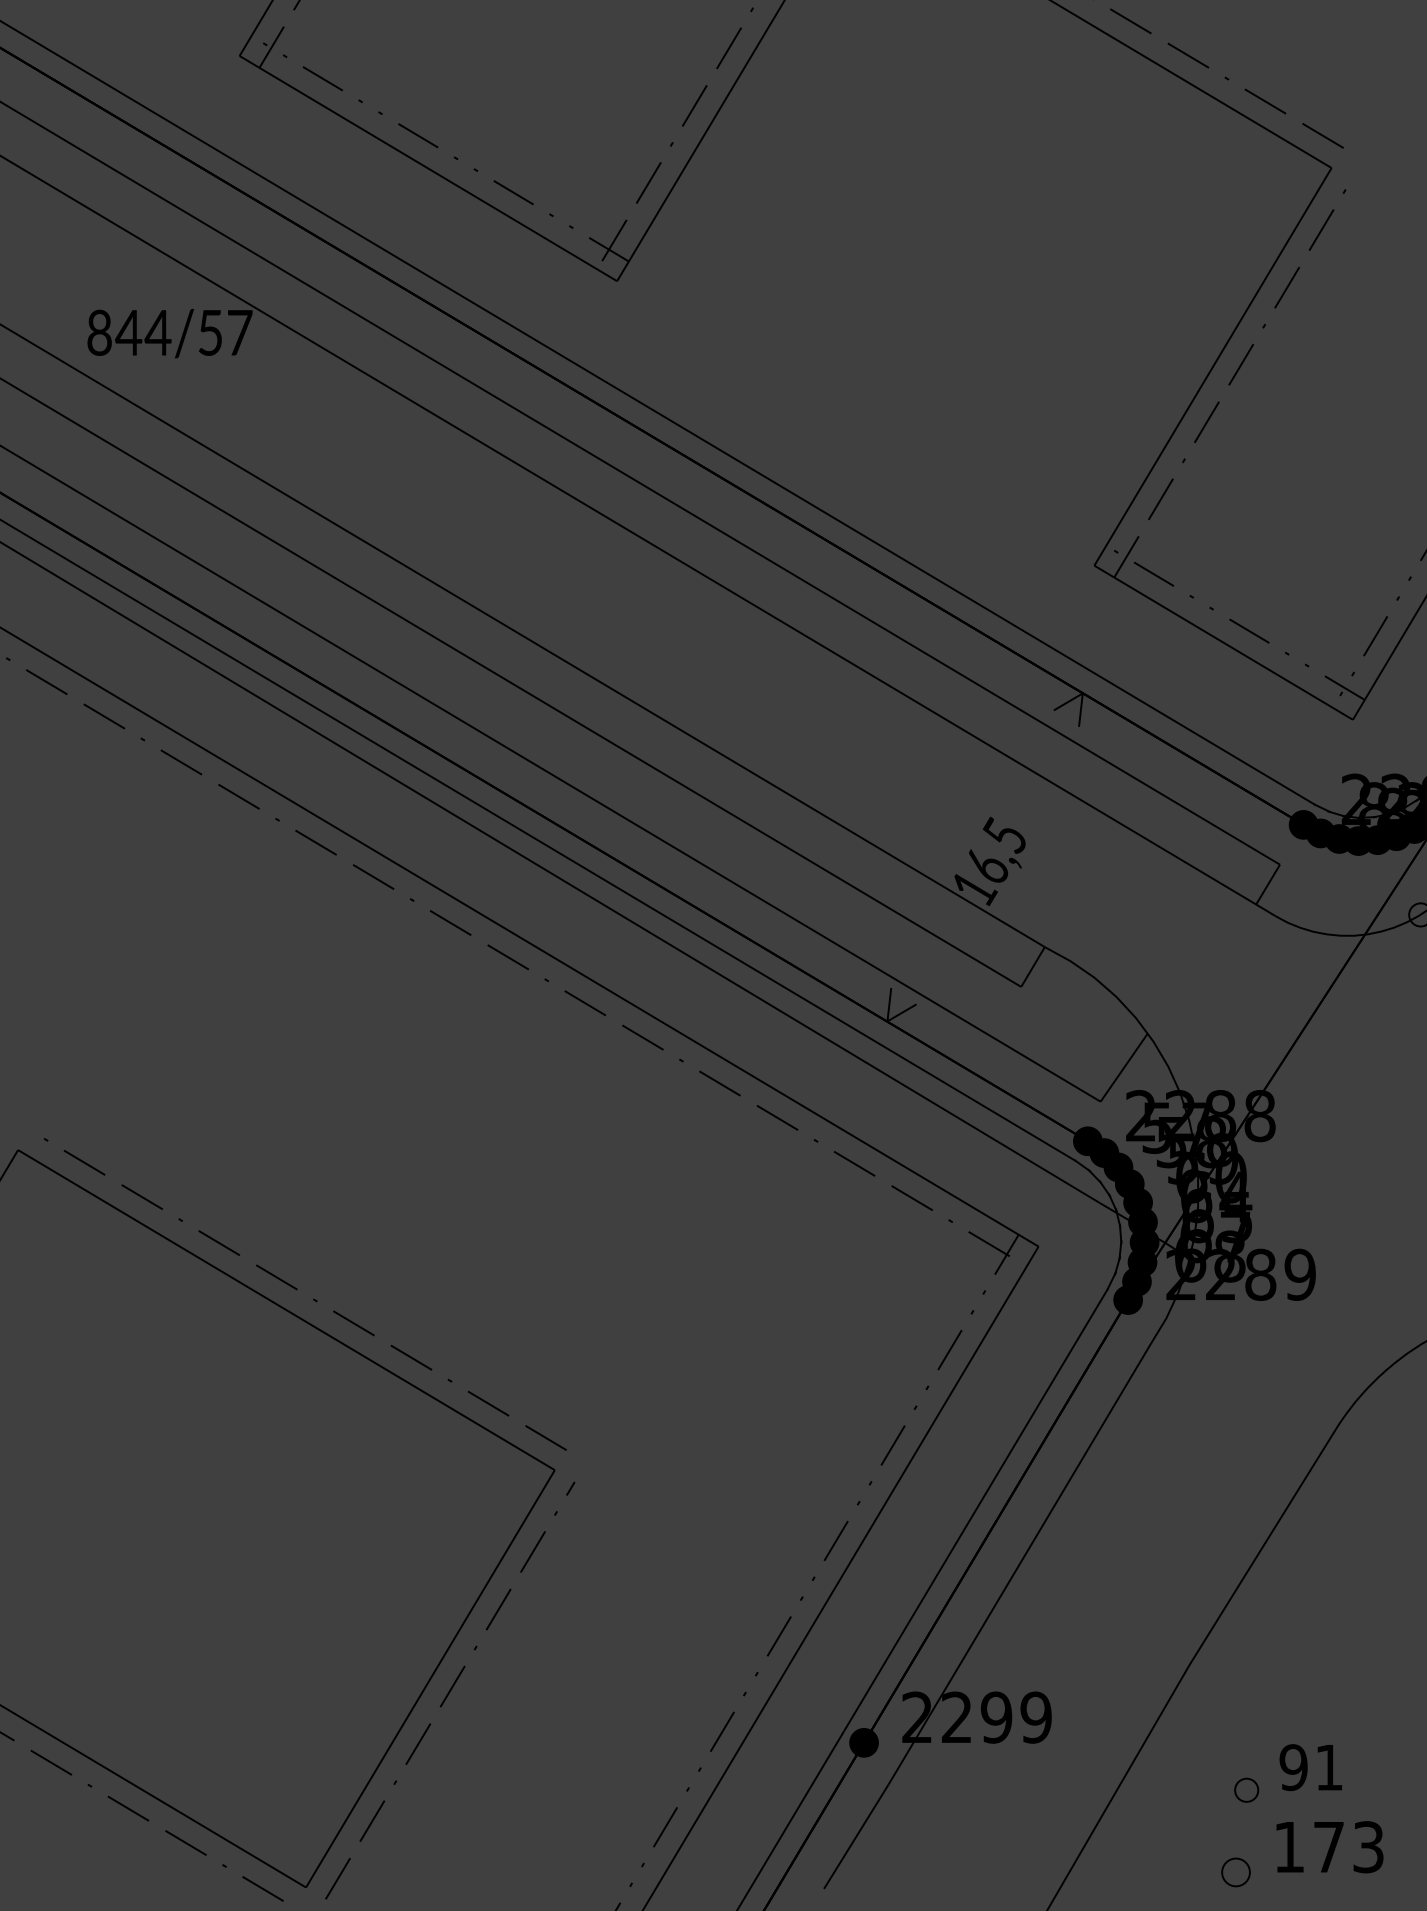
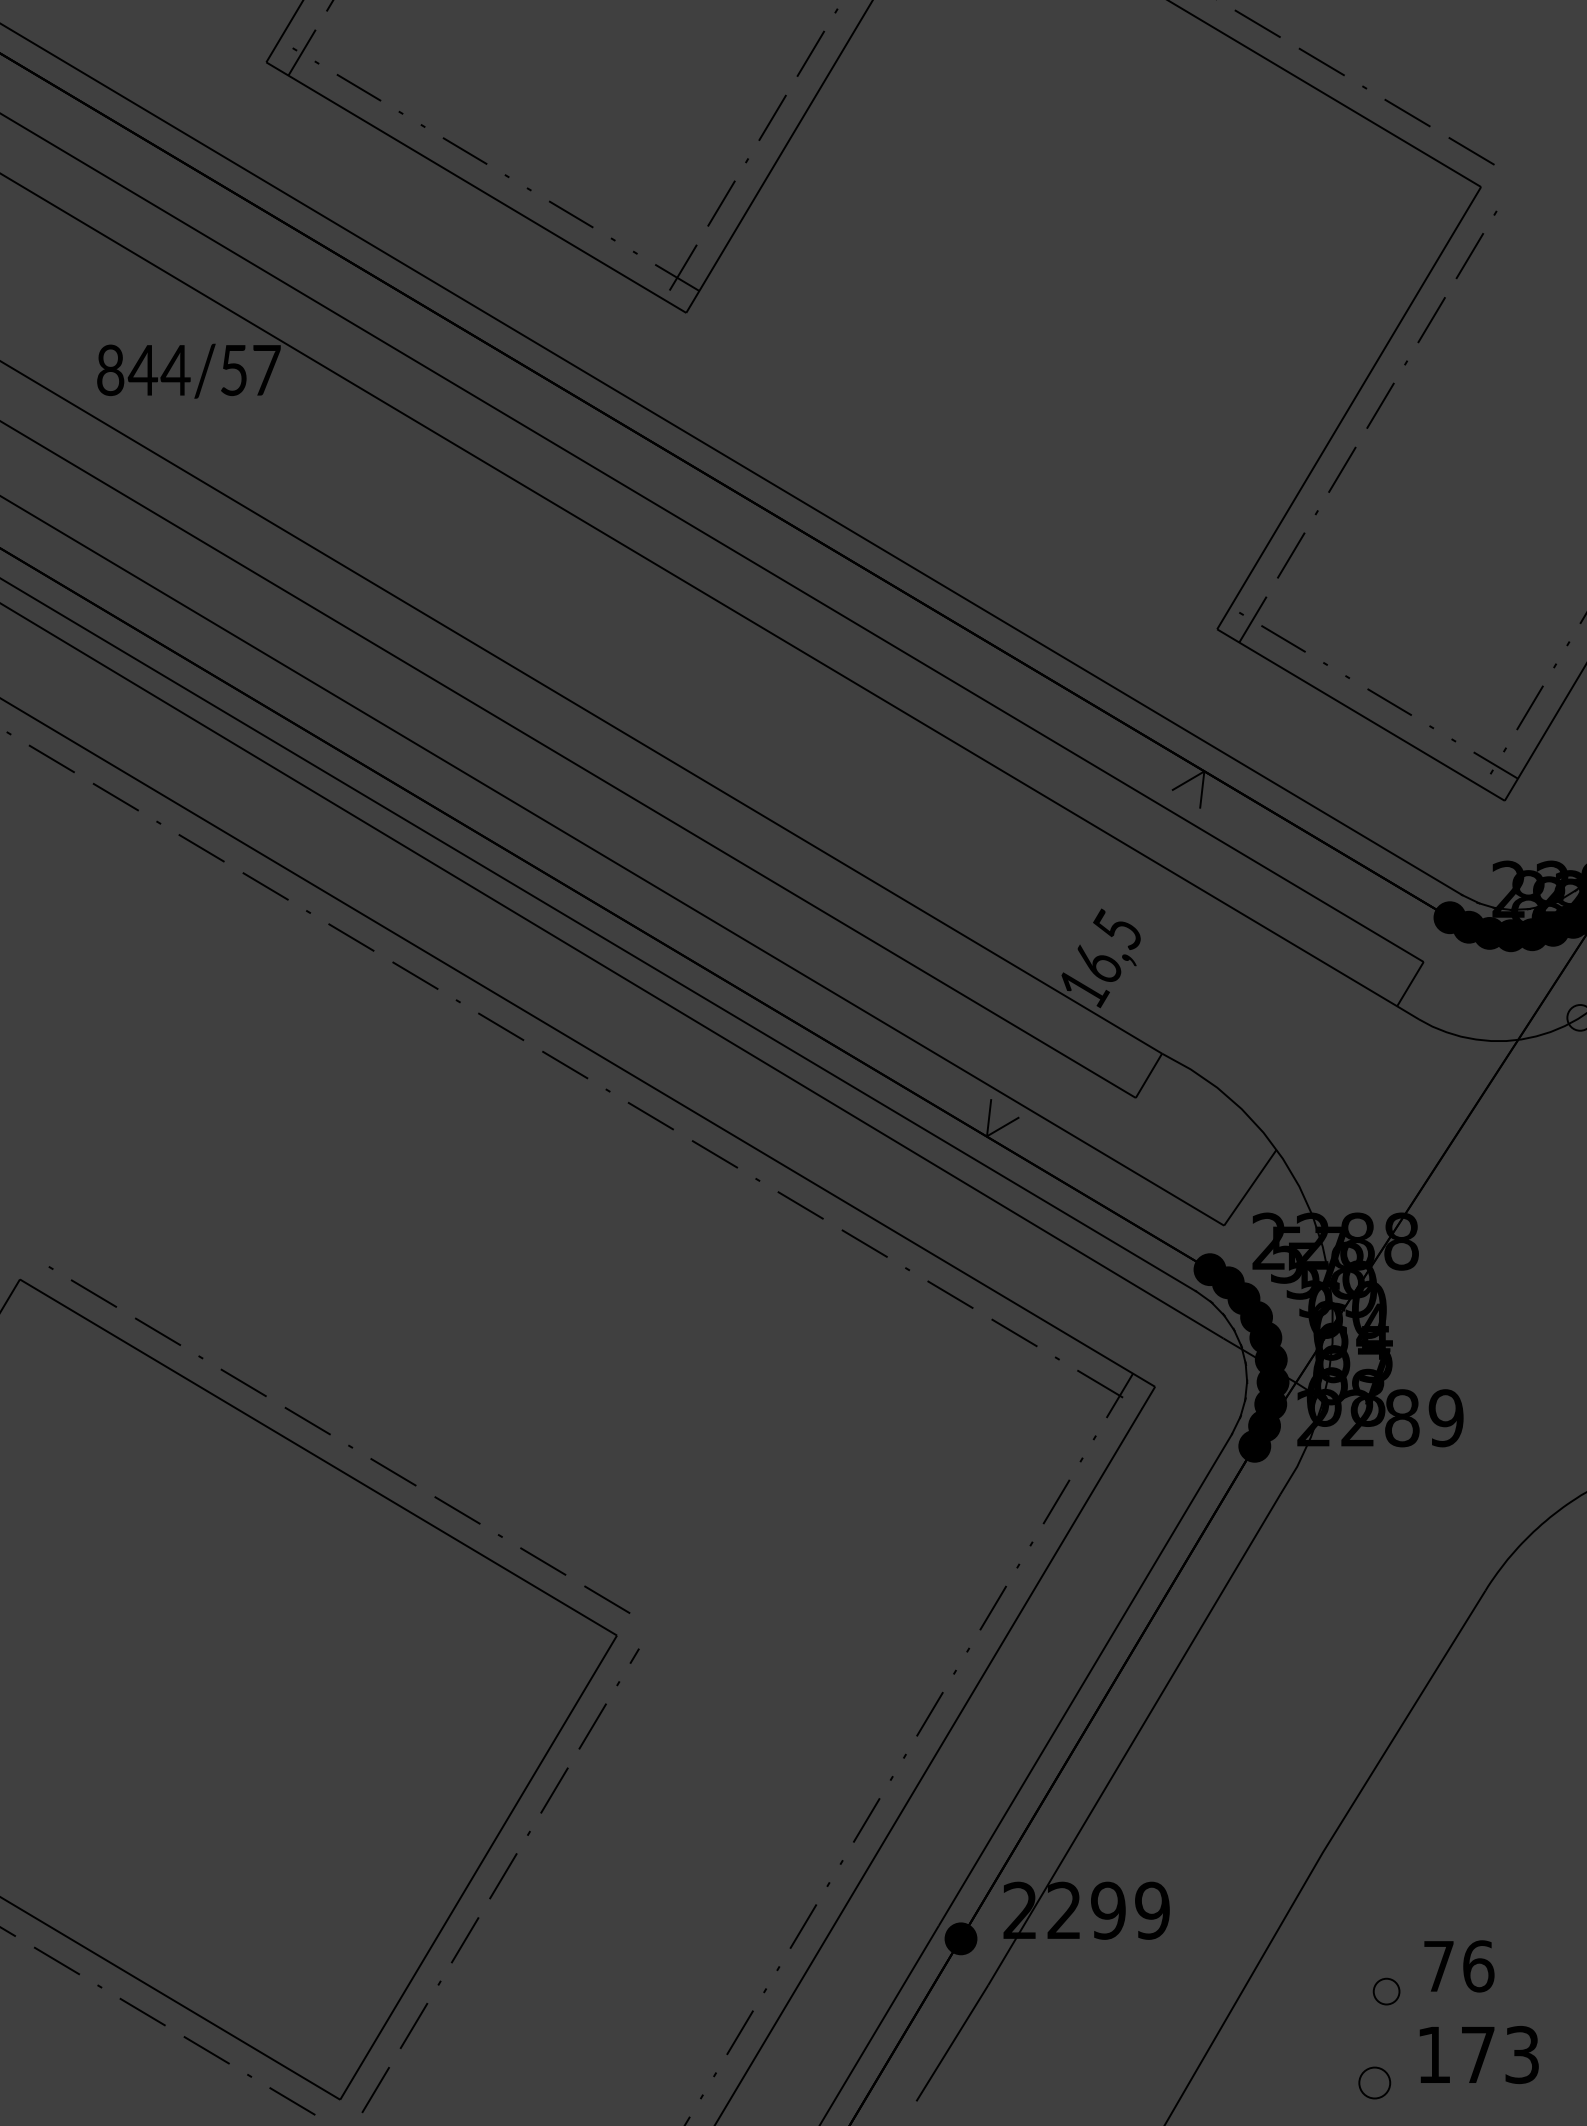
text: (1311, 1767) -> (1458, 1966), 91 -> 76

